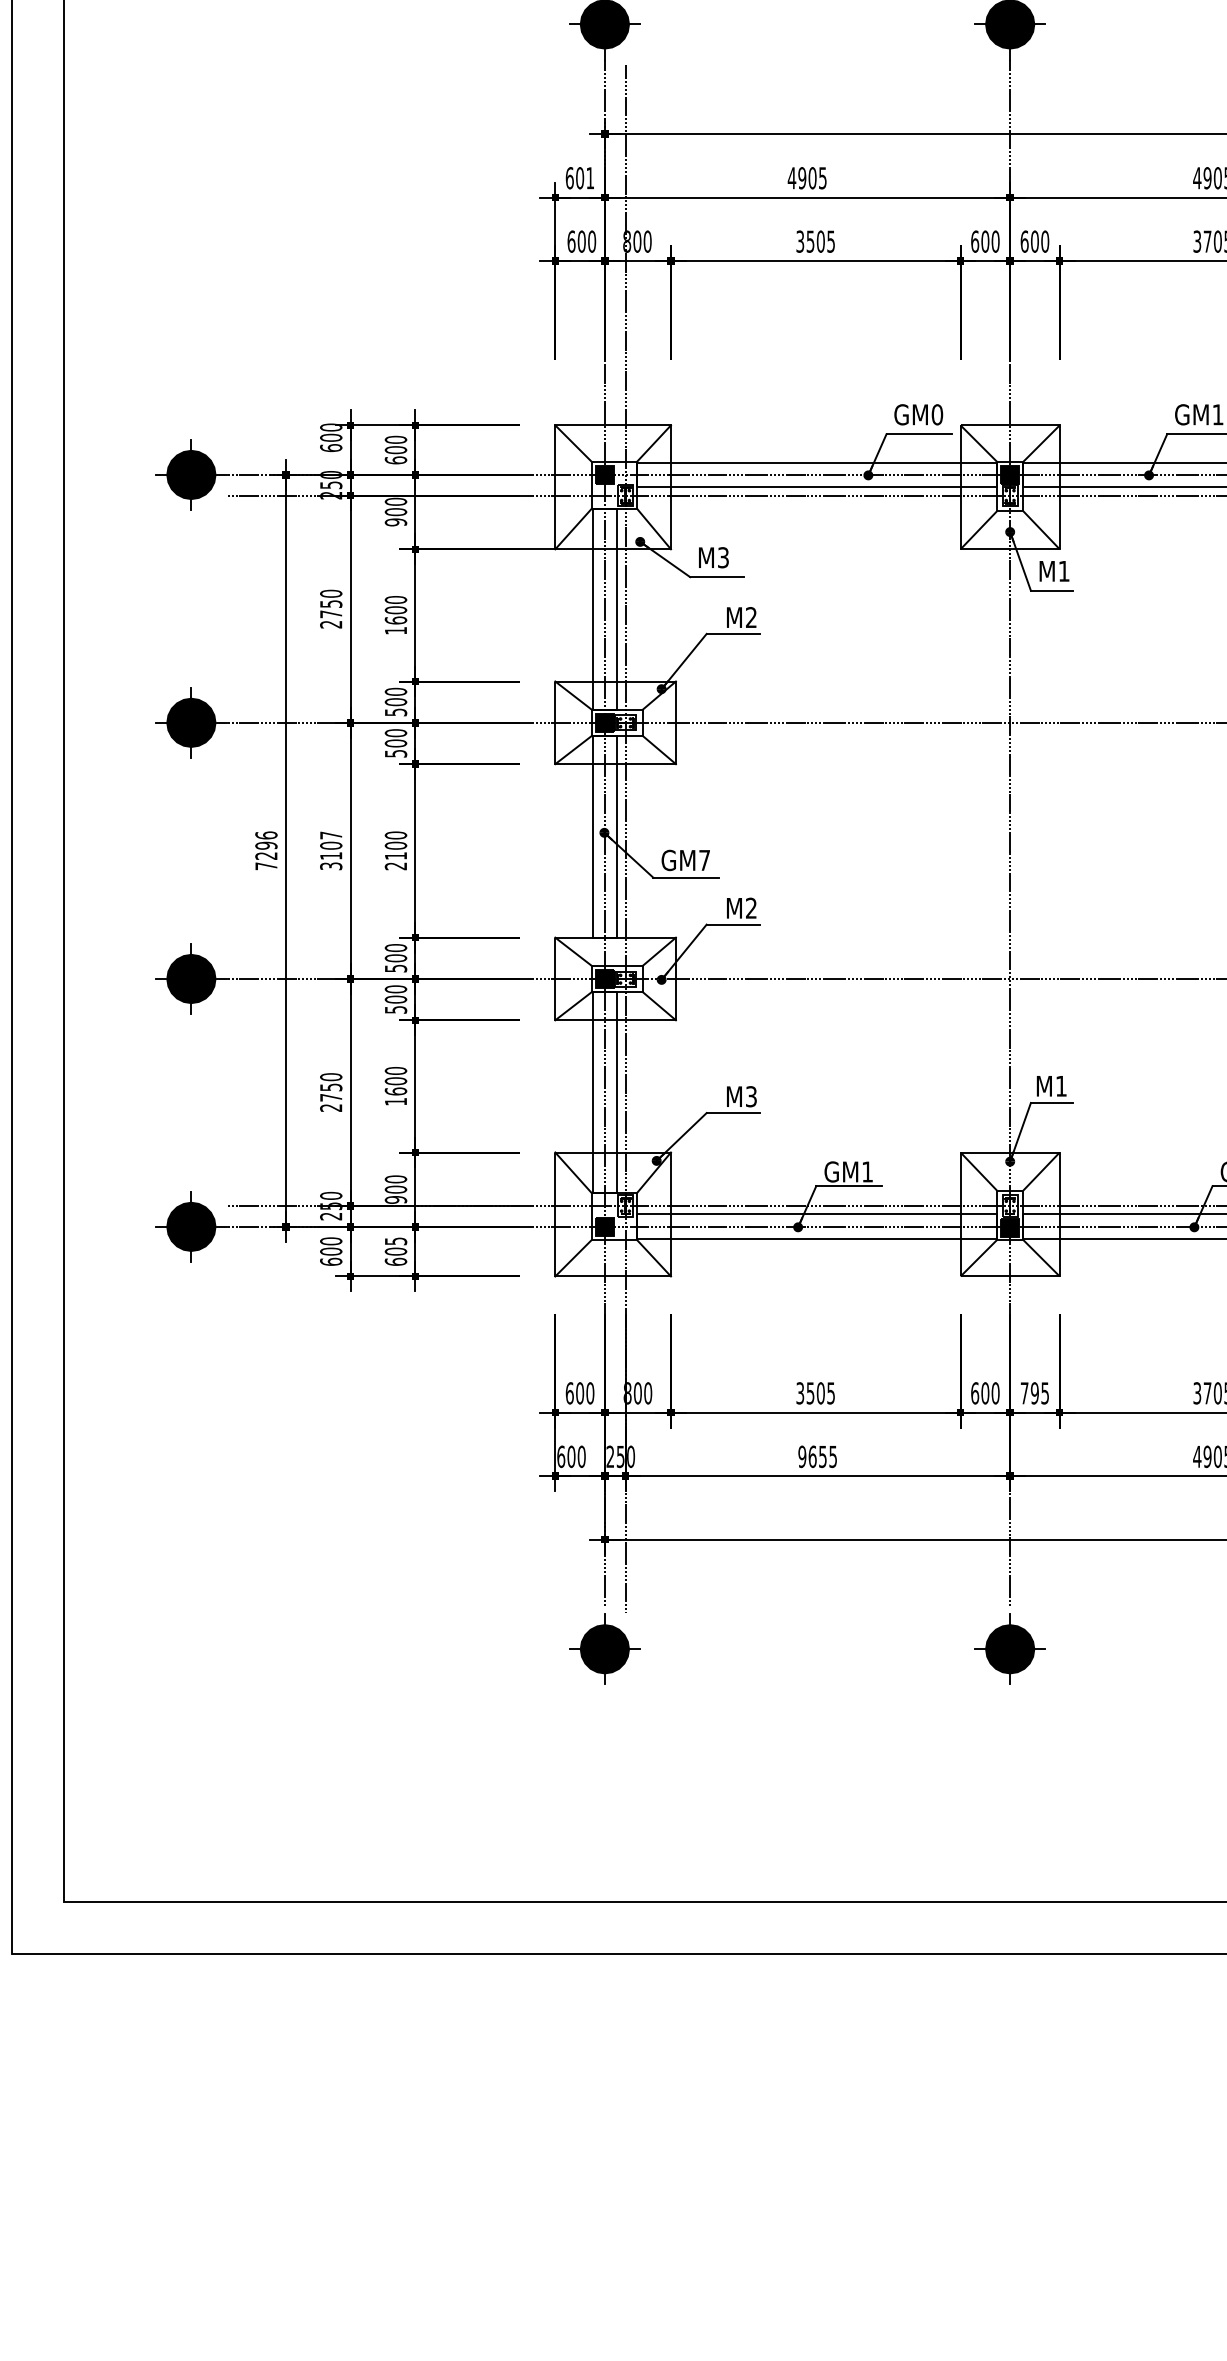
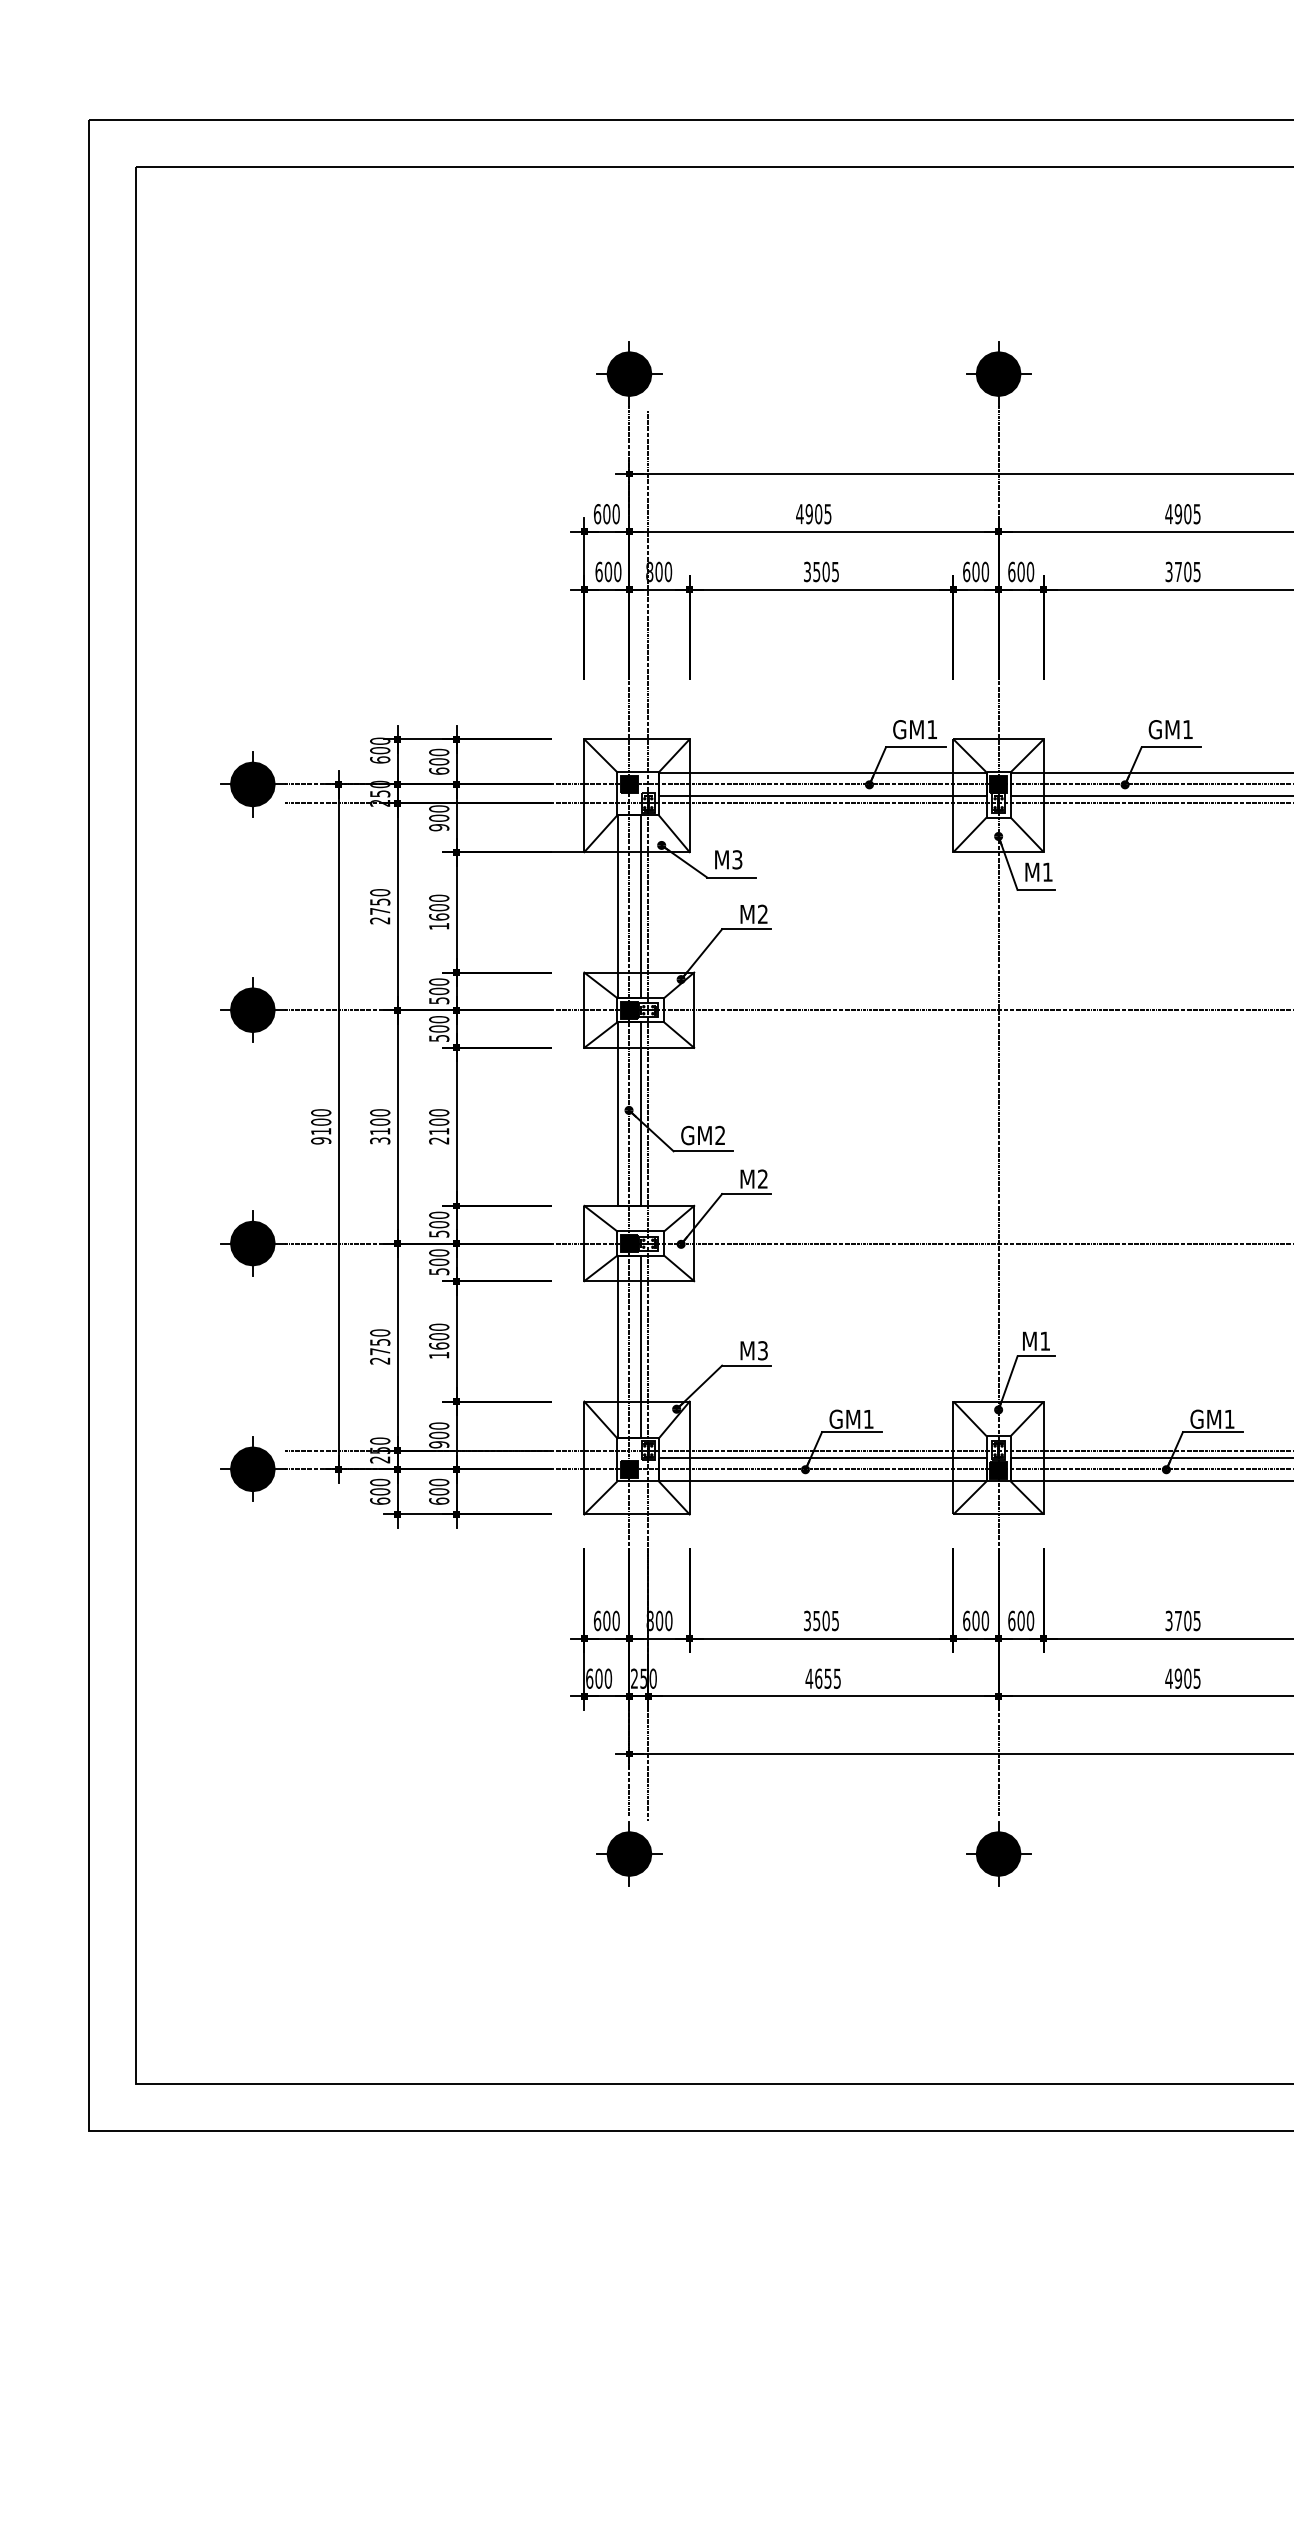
text: (589, 178) -> (615, 514), 601 -> 600
text: (937, 414) -> (932, 729), GM0 -> GM1
text: (331, 835) -> (380, 1112), 3107 -> 3100
text: (266, 850) -> (321, 1126), 7296 -> 9100
text: (704, 859) -> (720, 1134), GM7 -> GM2
text: (396, 1241) -> (439, 1482), 605 -> 600
text: (1035, 1392) -> (1021, 1620), 795 -> 600
text: (802, 1456) -> (809, 1678), 9655 -> 4655

